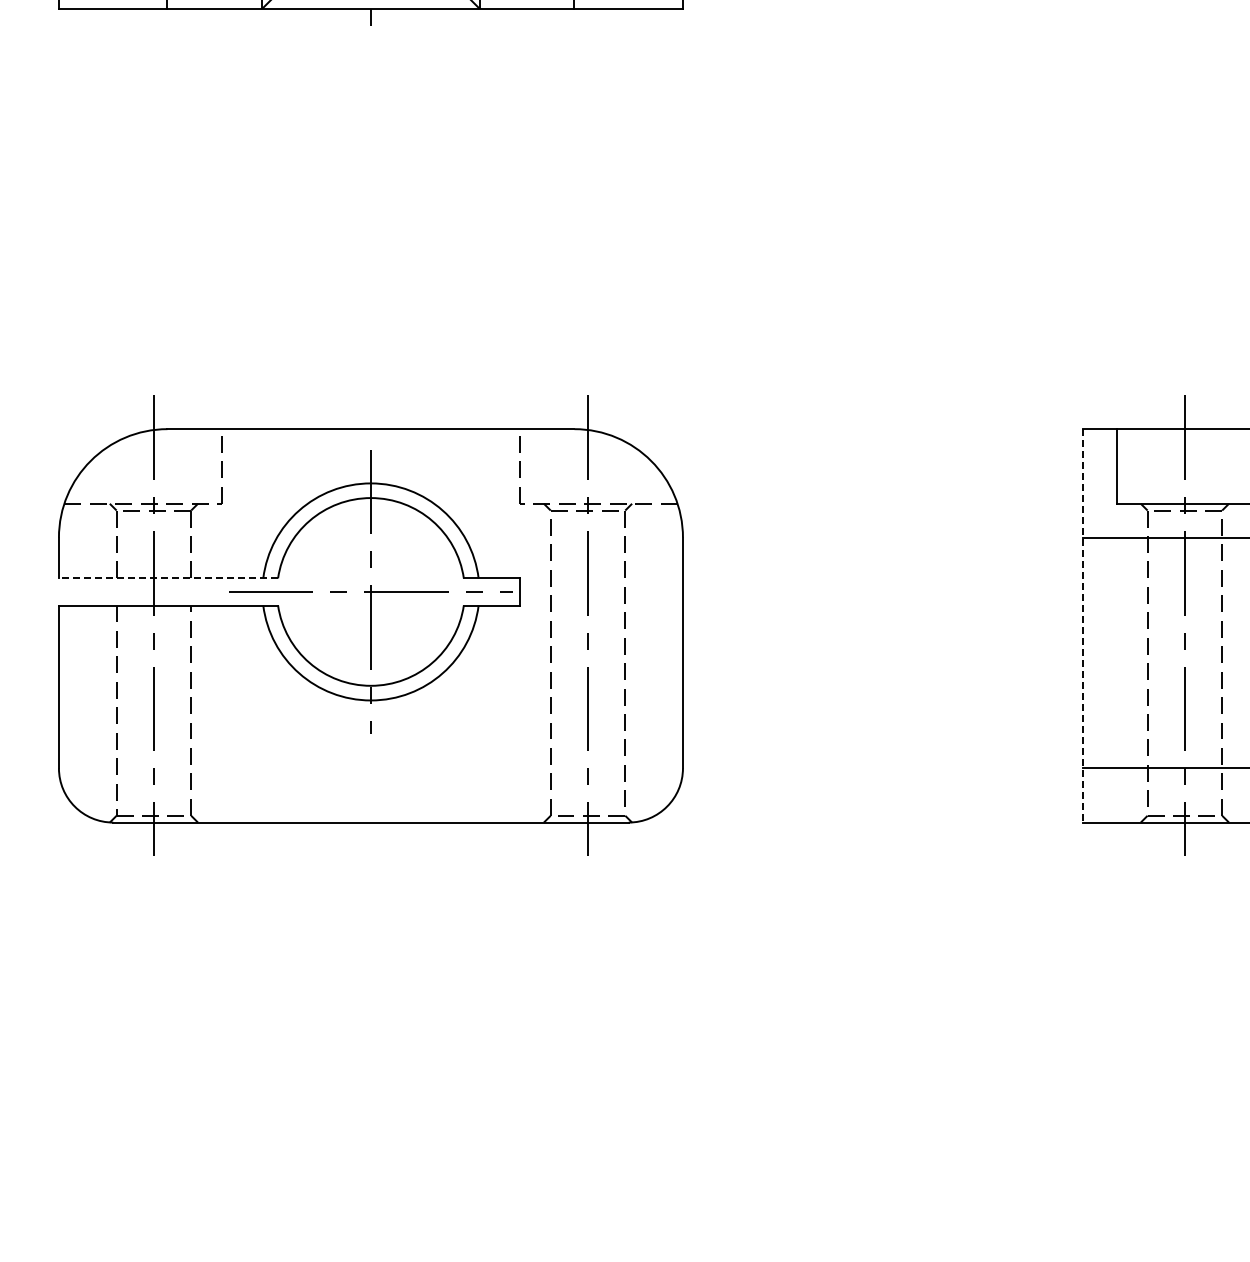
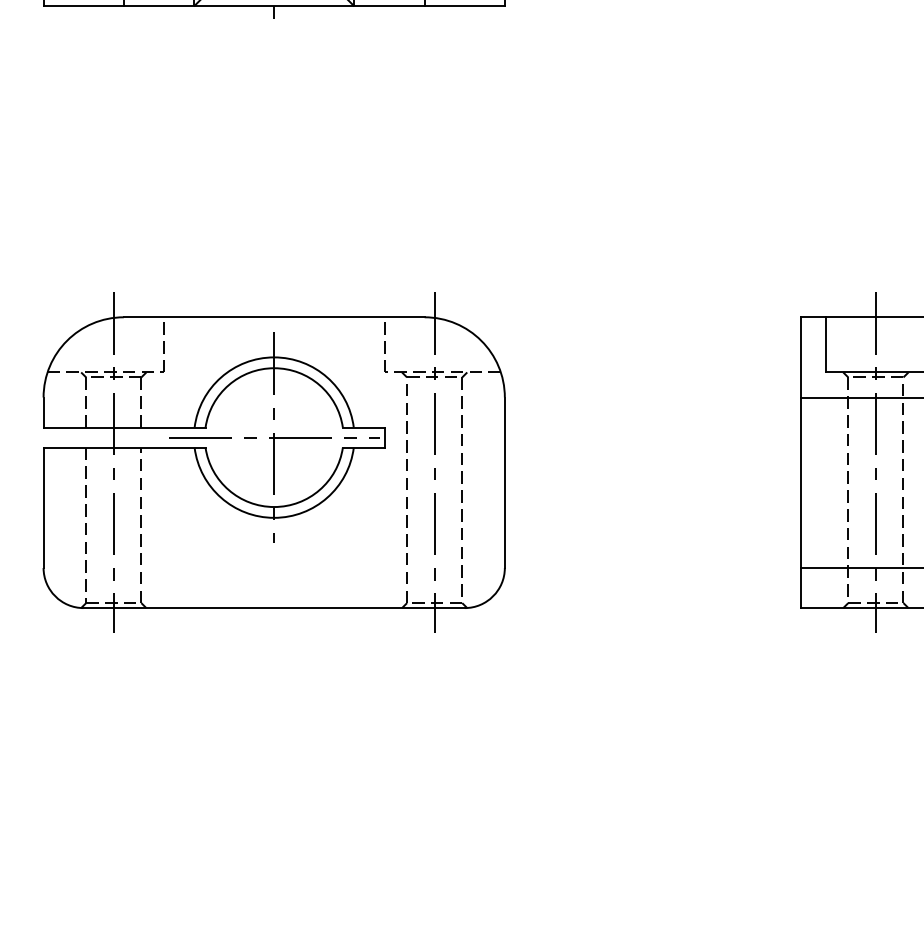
line: (168, 578) -> (124, 427), dashed -> solid
line: (1083, 625) -> (800, 462), dashed -> solid

